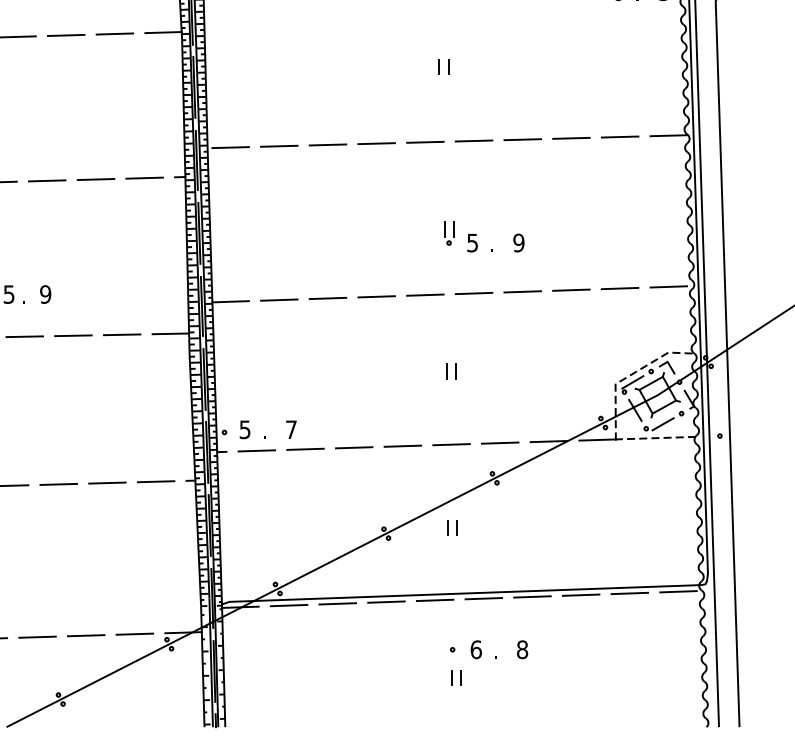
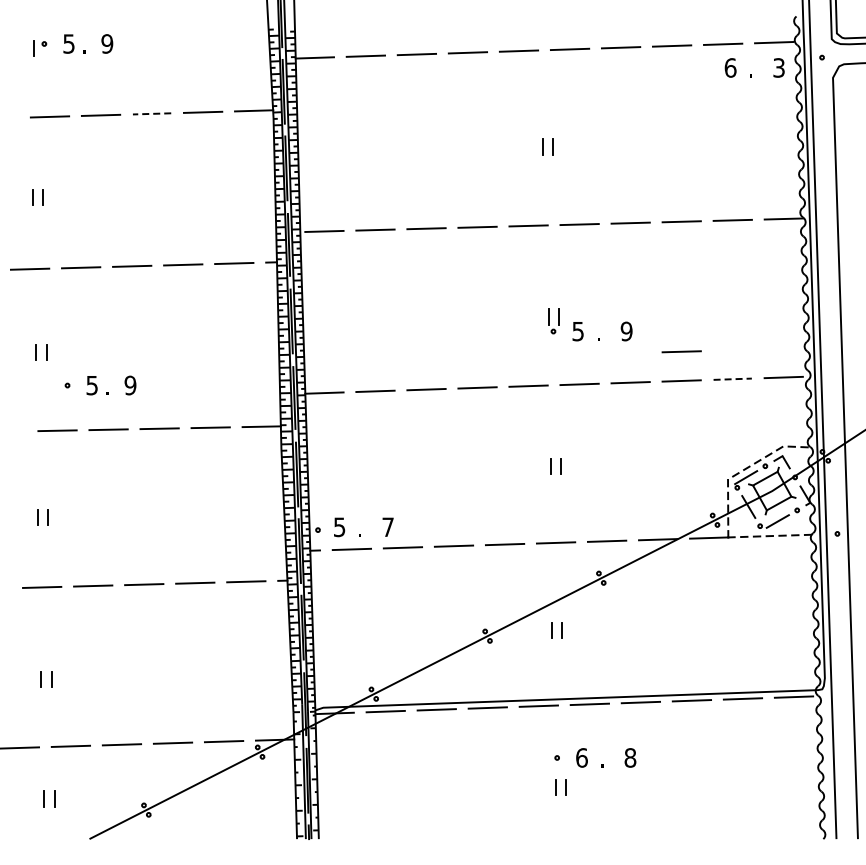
line: (65, 35) -> (151, 113), solid -> dashed
line: (571, 262) -> (681, 351), added
line: (620, 288) -> (733, 379), solid -> dashed

